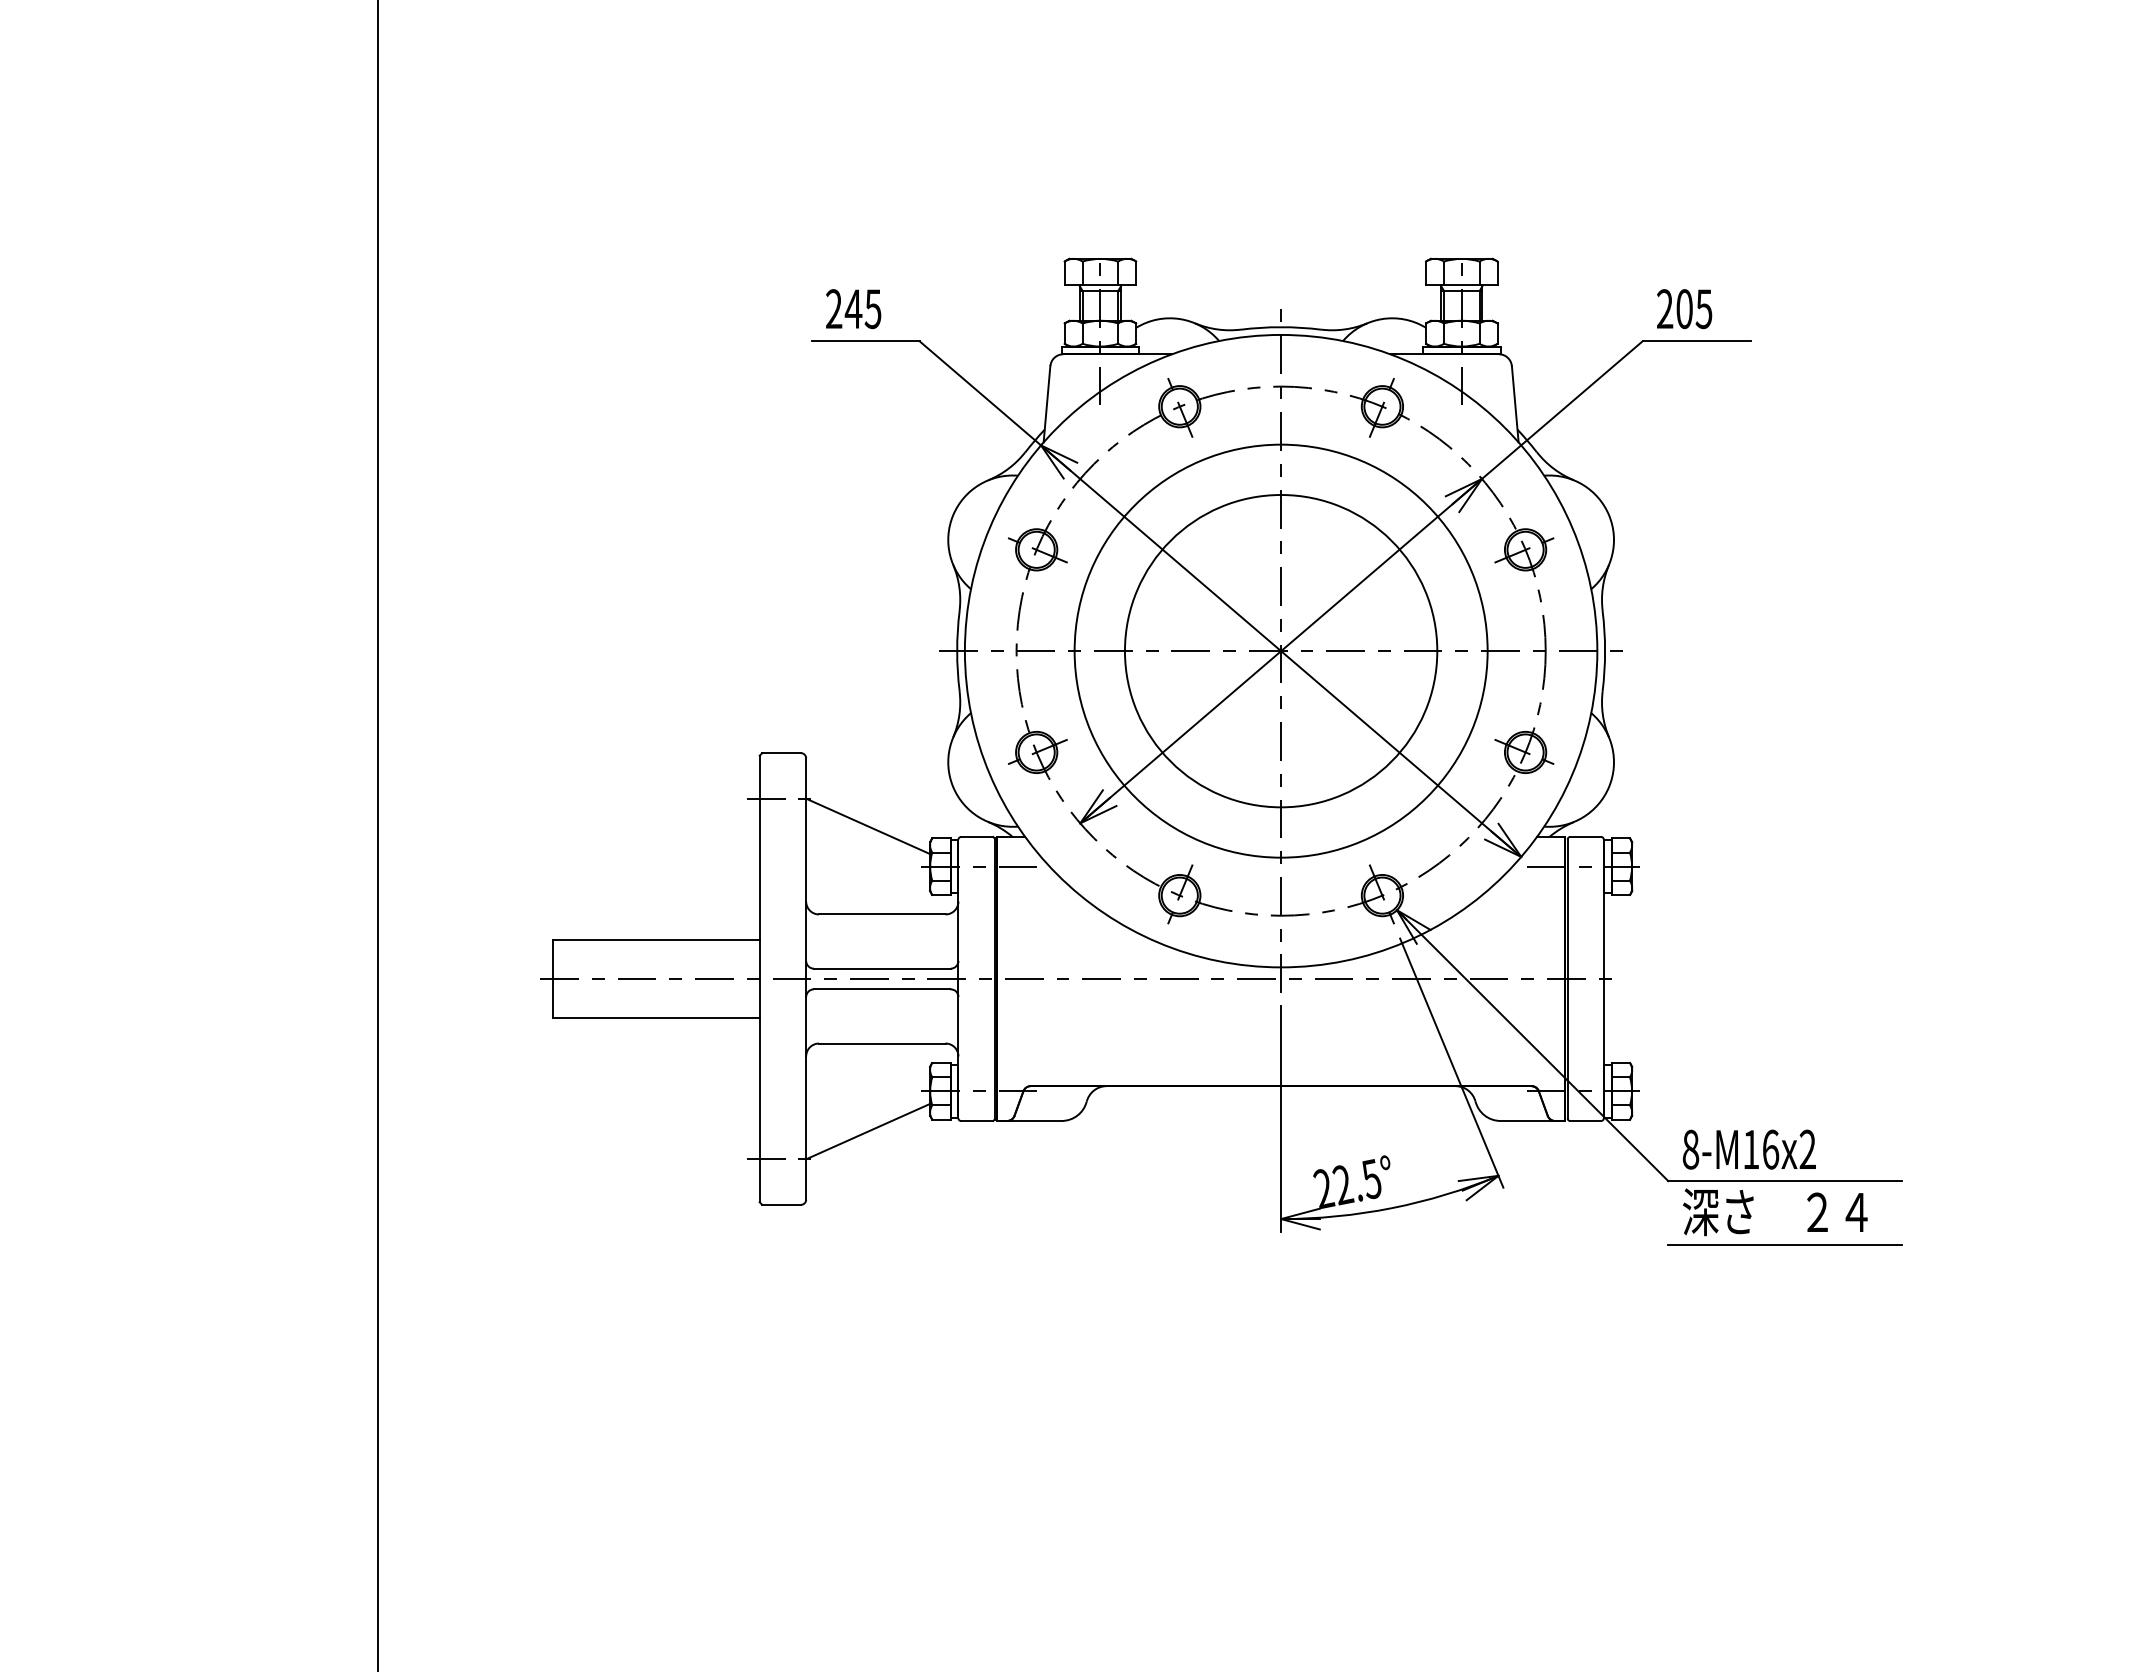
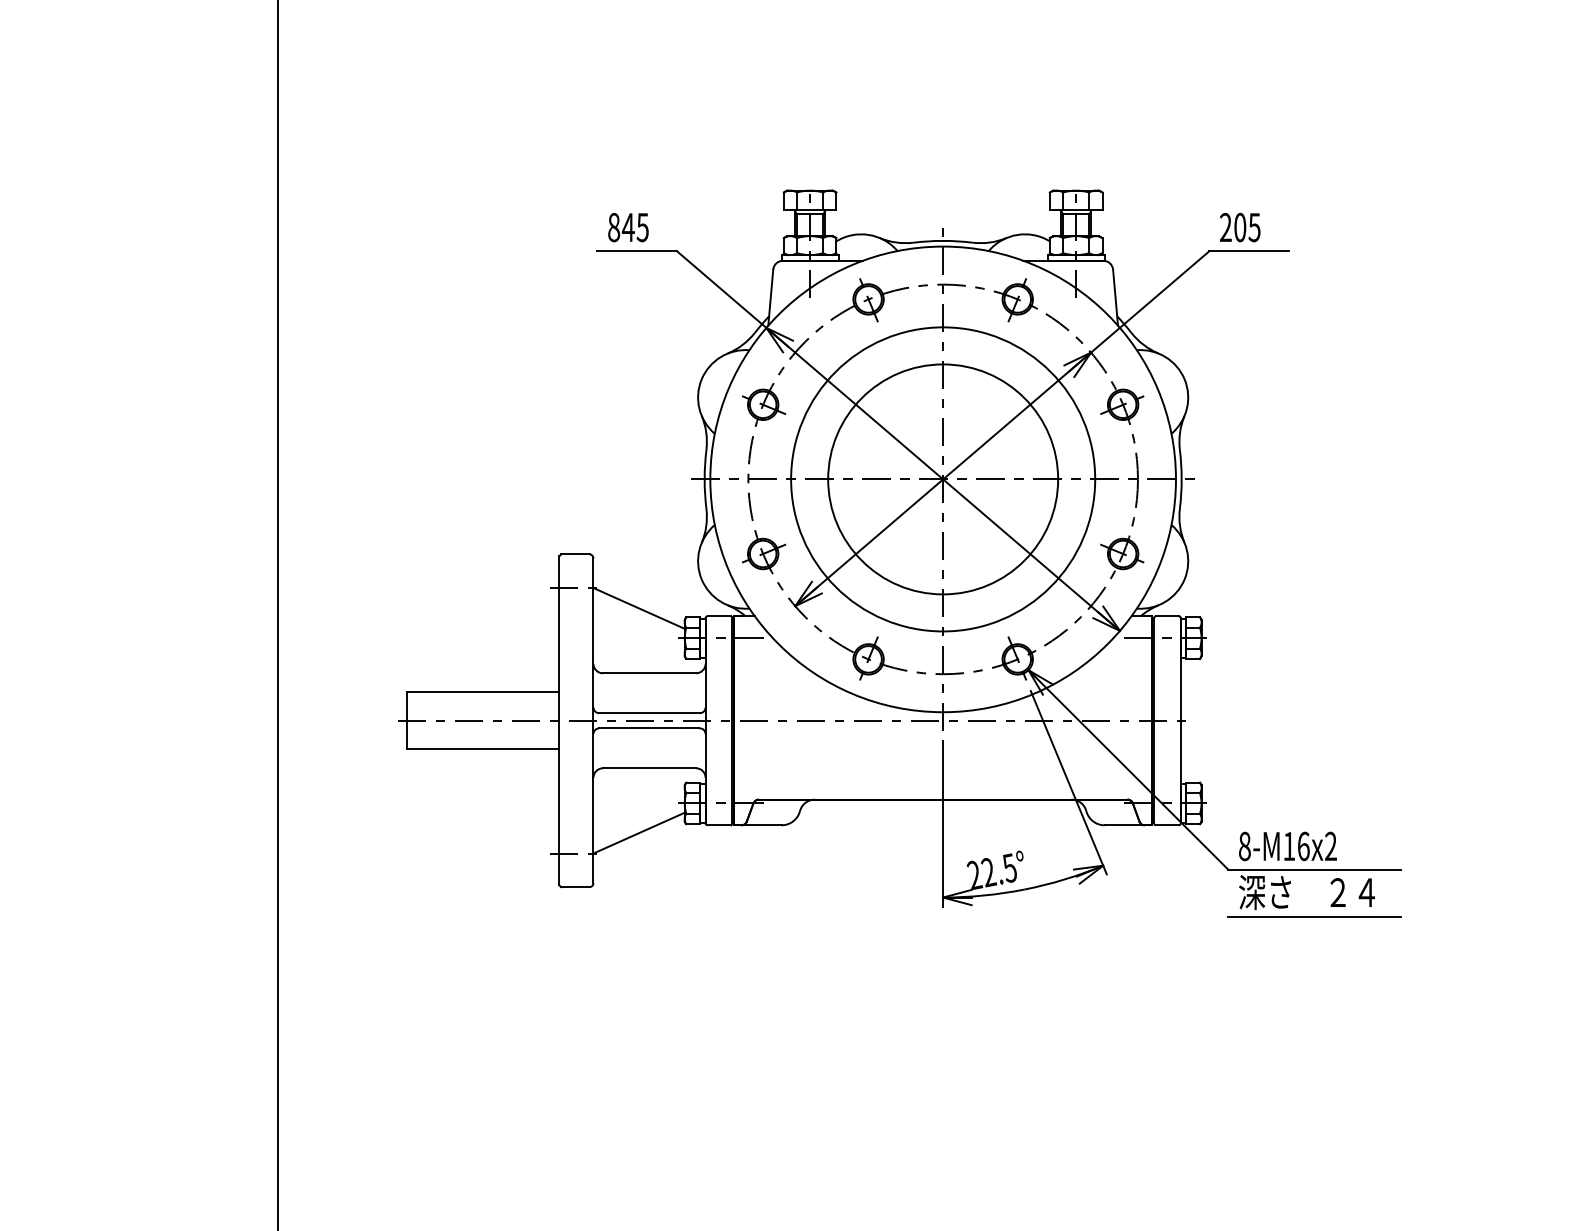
text: (834, 309) -> (614, 227), 245 -> 845

